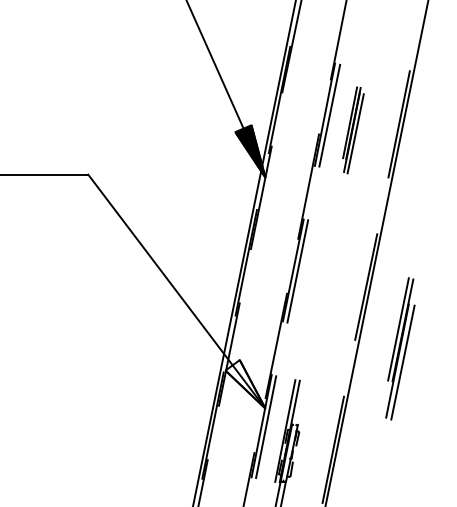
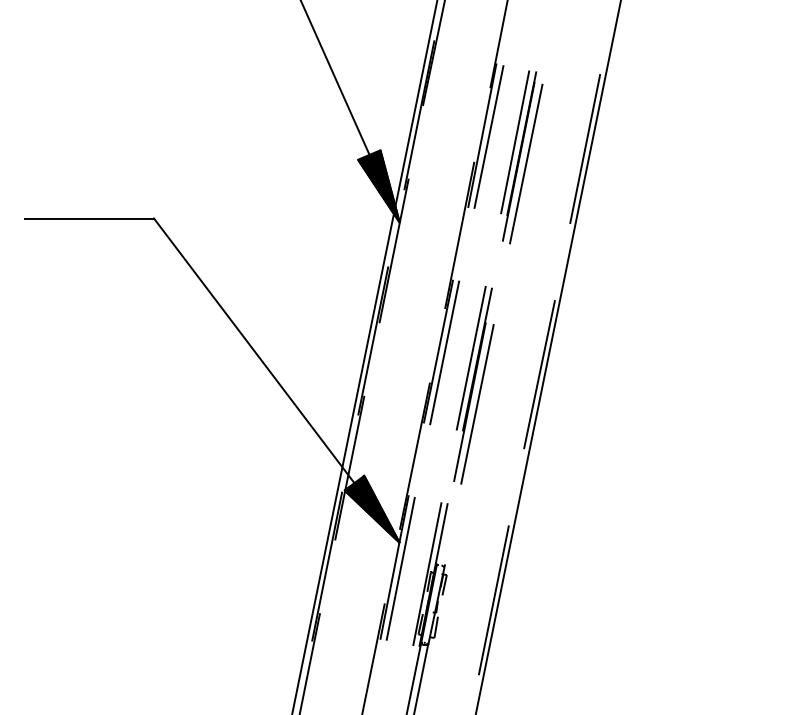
part: (353, 130) -> (521, 157), size x1.43
part: (400, 349) -> (473, 385), moved
fill: (245, 384) -> (371, 509), added

